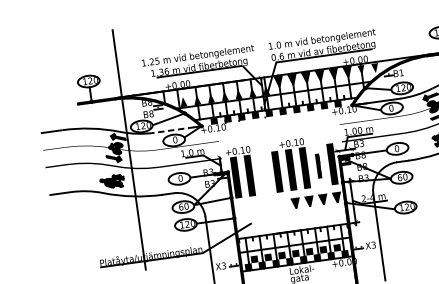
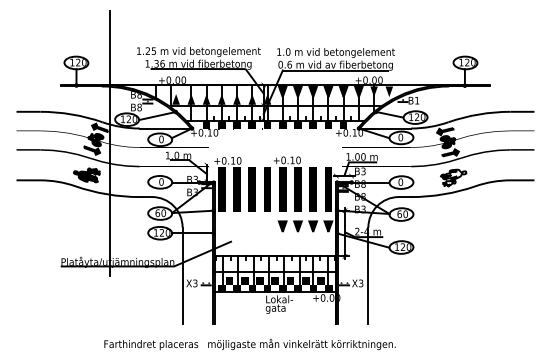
line: (173, 130) -> (161, 128), dashed -> solid
part: (318, 166) -> (312, 189), size x1.67
line: (262, 173) -> (251, 189), added

